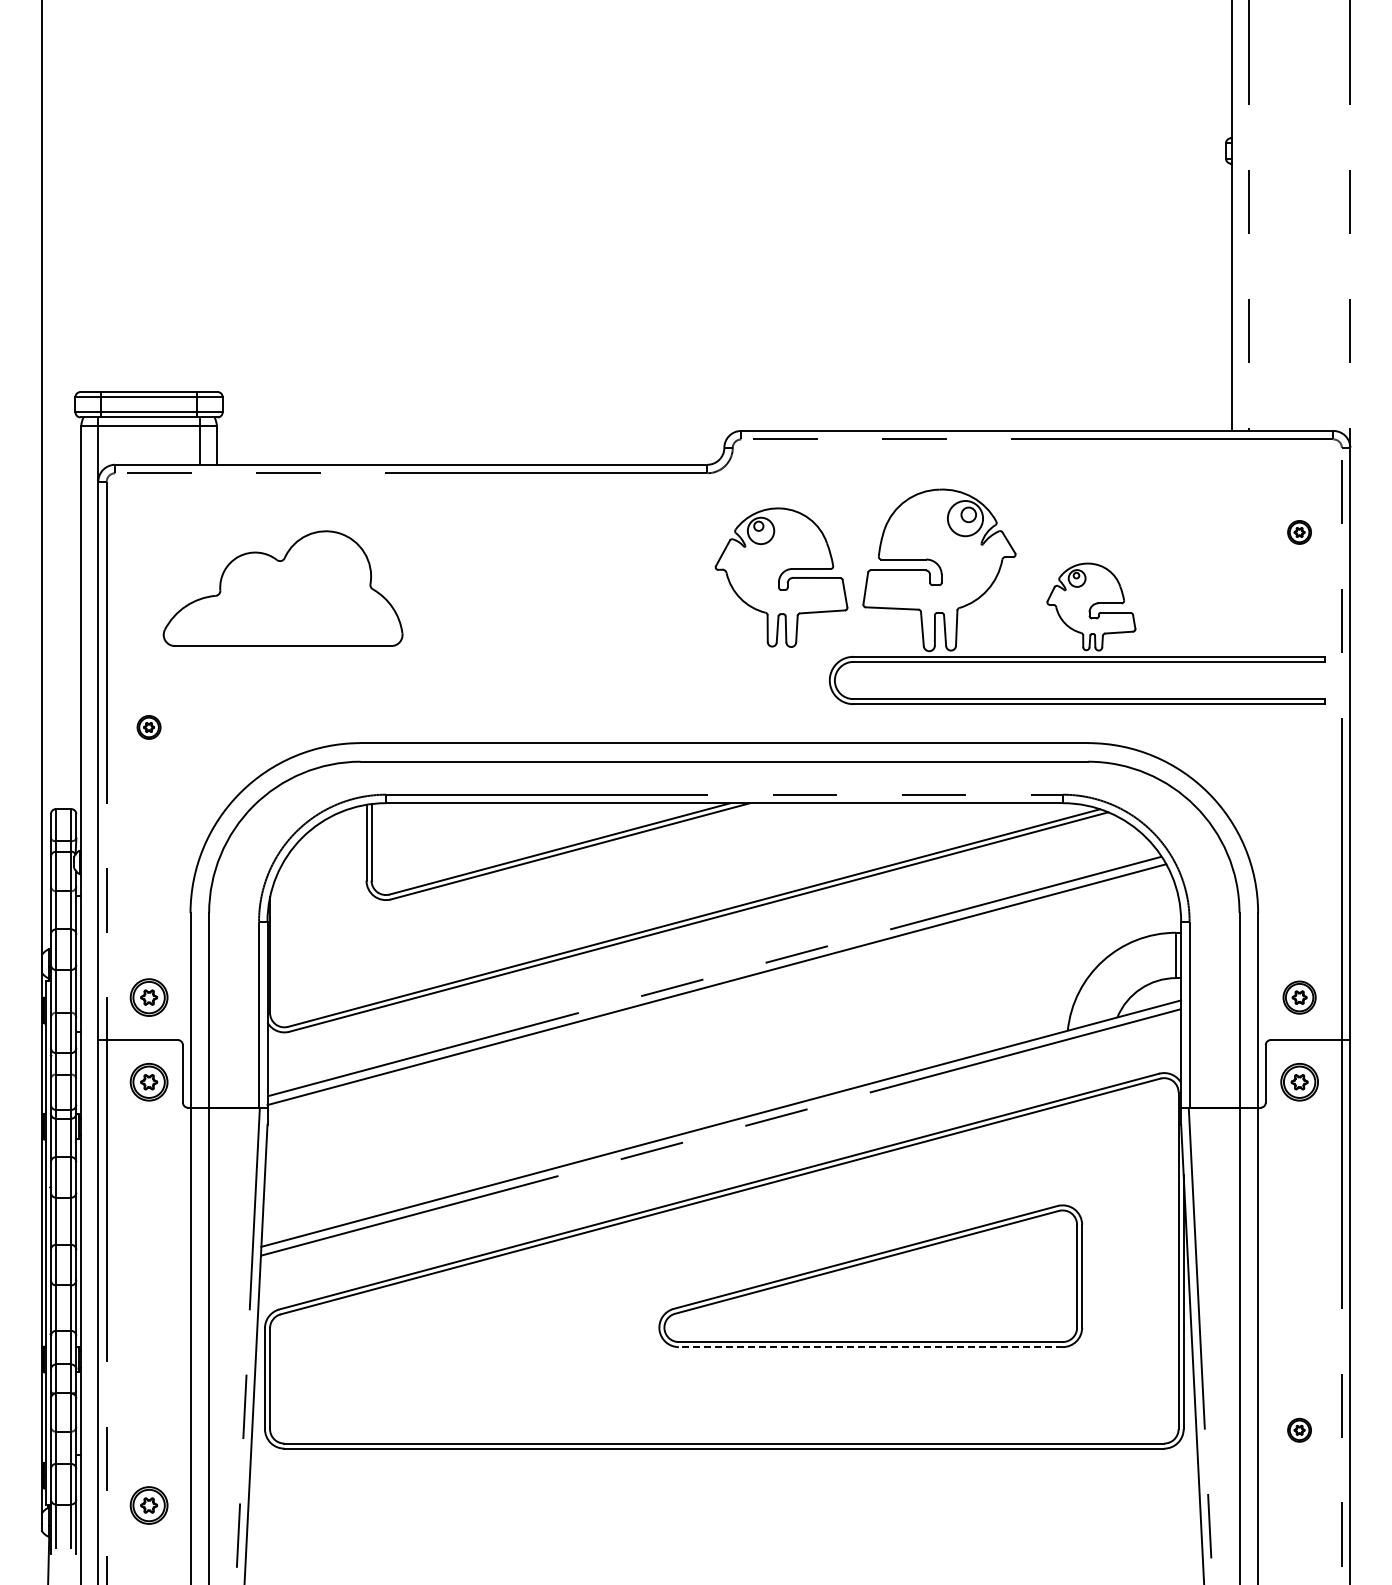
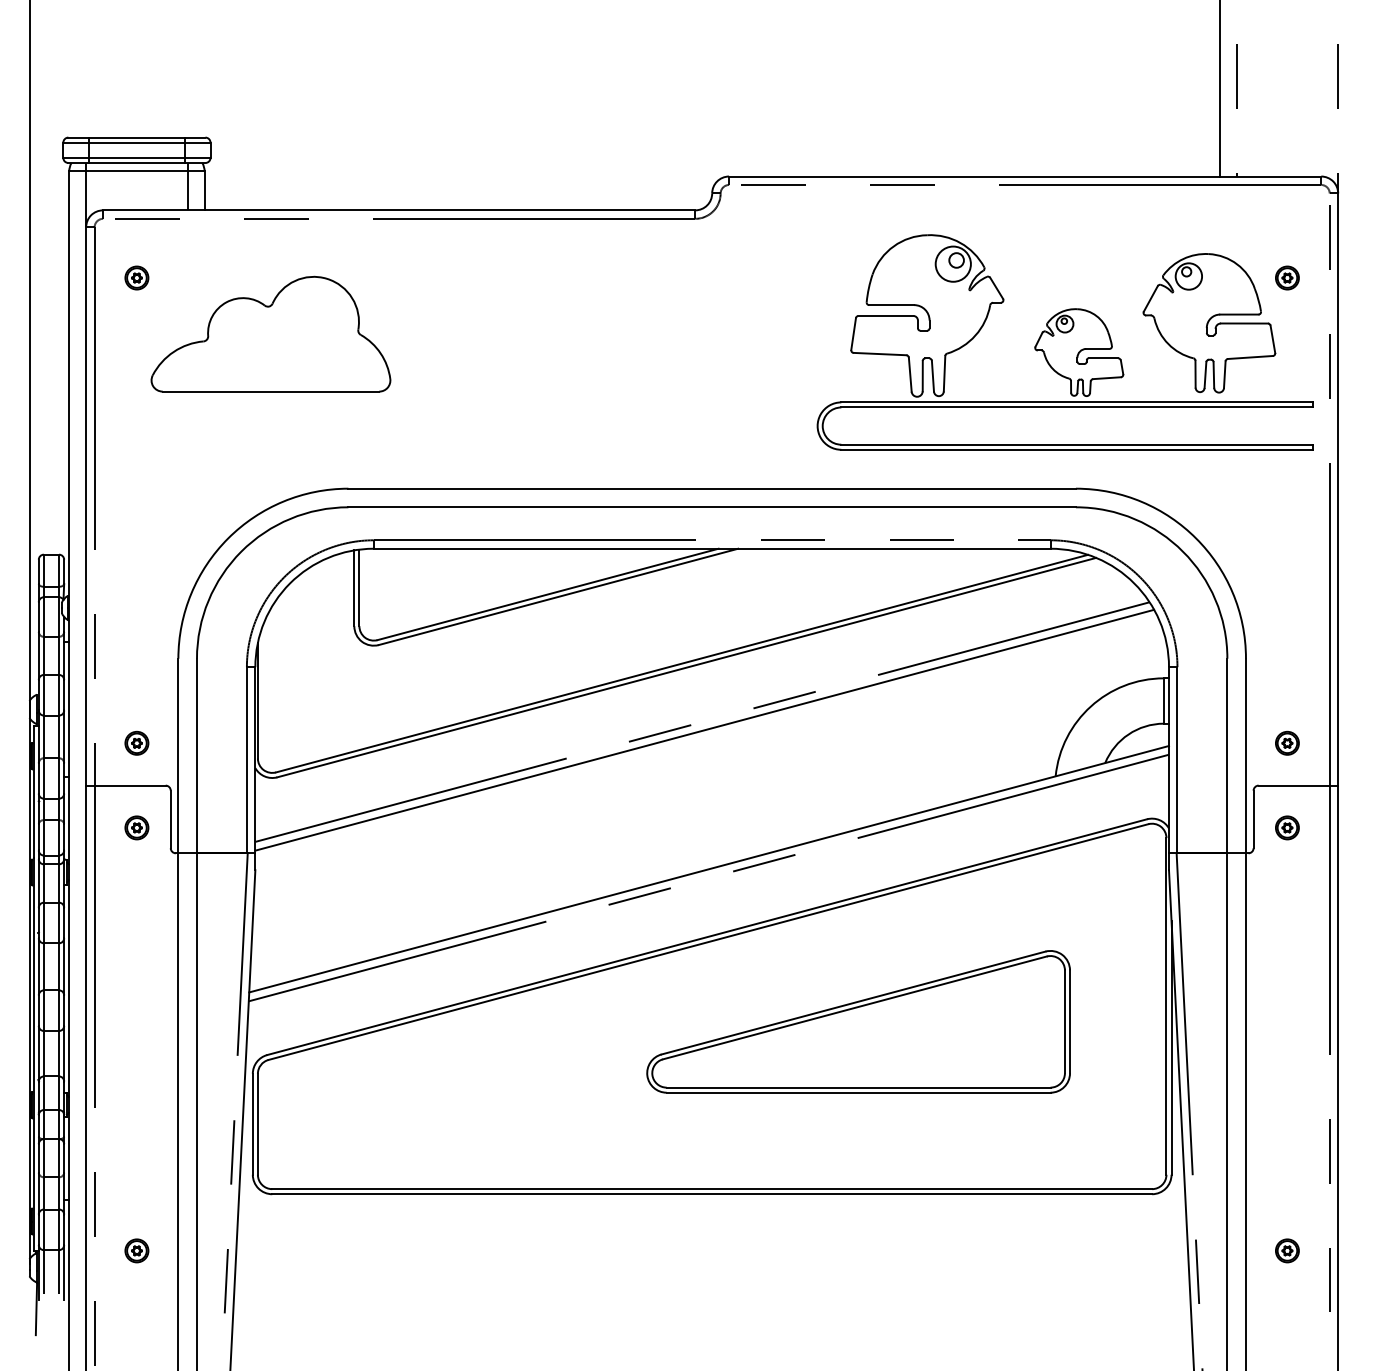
part: (781, 577) -> (1209, 323), moved
part: (148, 727) -> (136, 278), moved
part: (148, 997) -> (136, 743), size x0.62
part: (1299, 997) -> (1287, 743), size x0.71
part: (148, 1082) -> (136, 828), size x0.62
part: (1299, 1082) -> (1287, 828), size x0.62
line: (870, 1347) -> (858, 1093), dashed -> solid
part: (1299, 1429) -> (1287, 1250), moved
part: (148, 1504) -> (136, 1250), size x0.62

